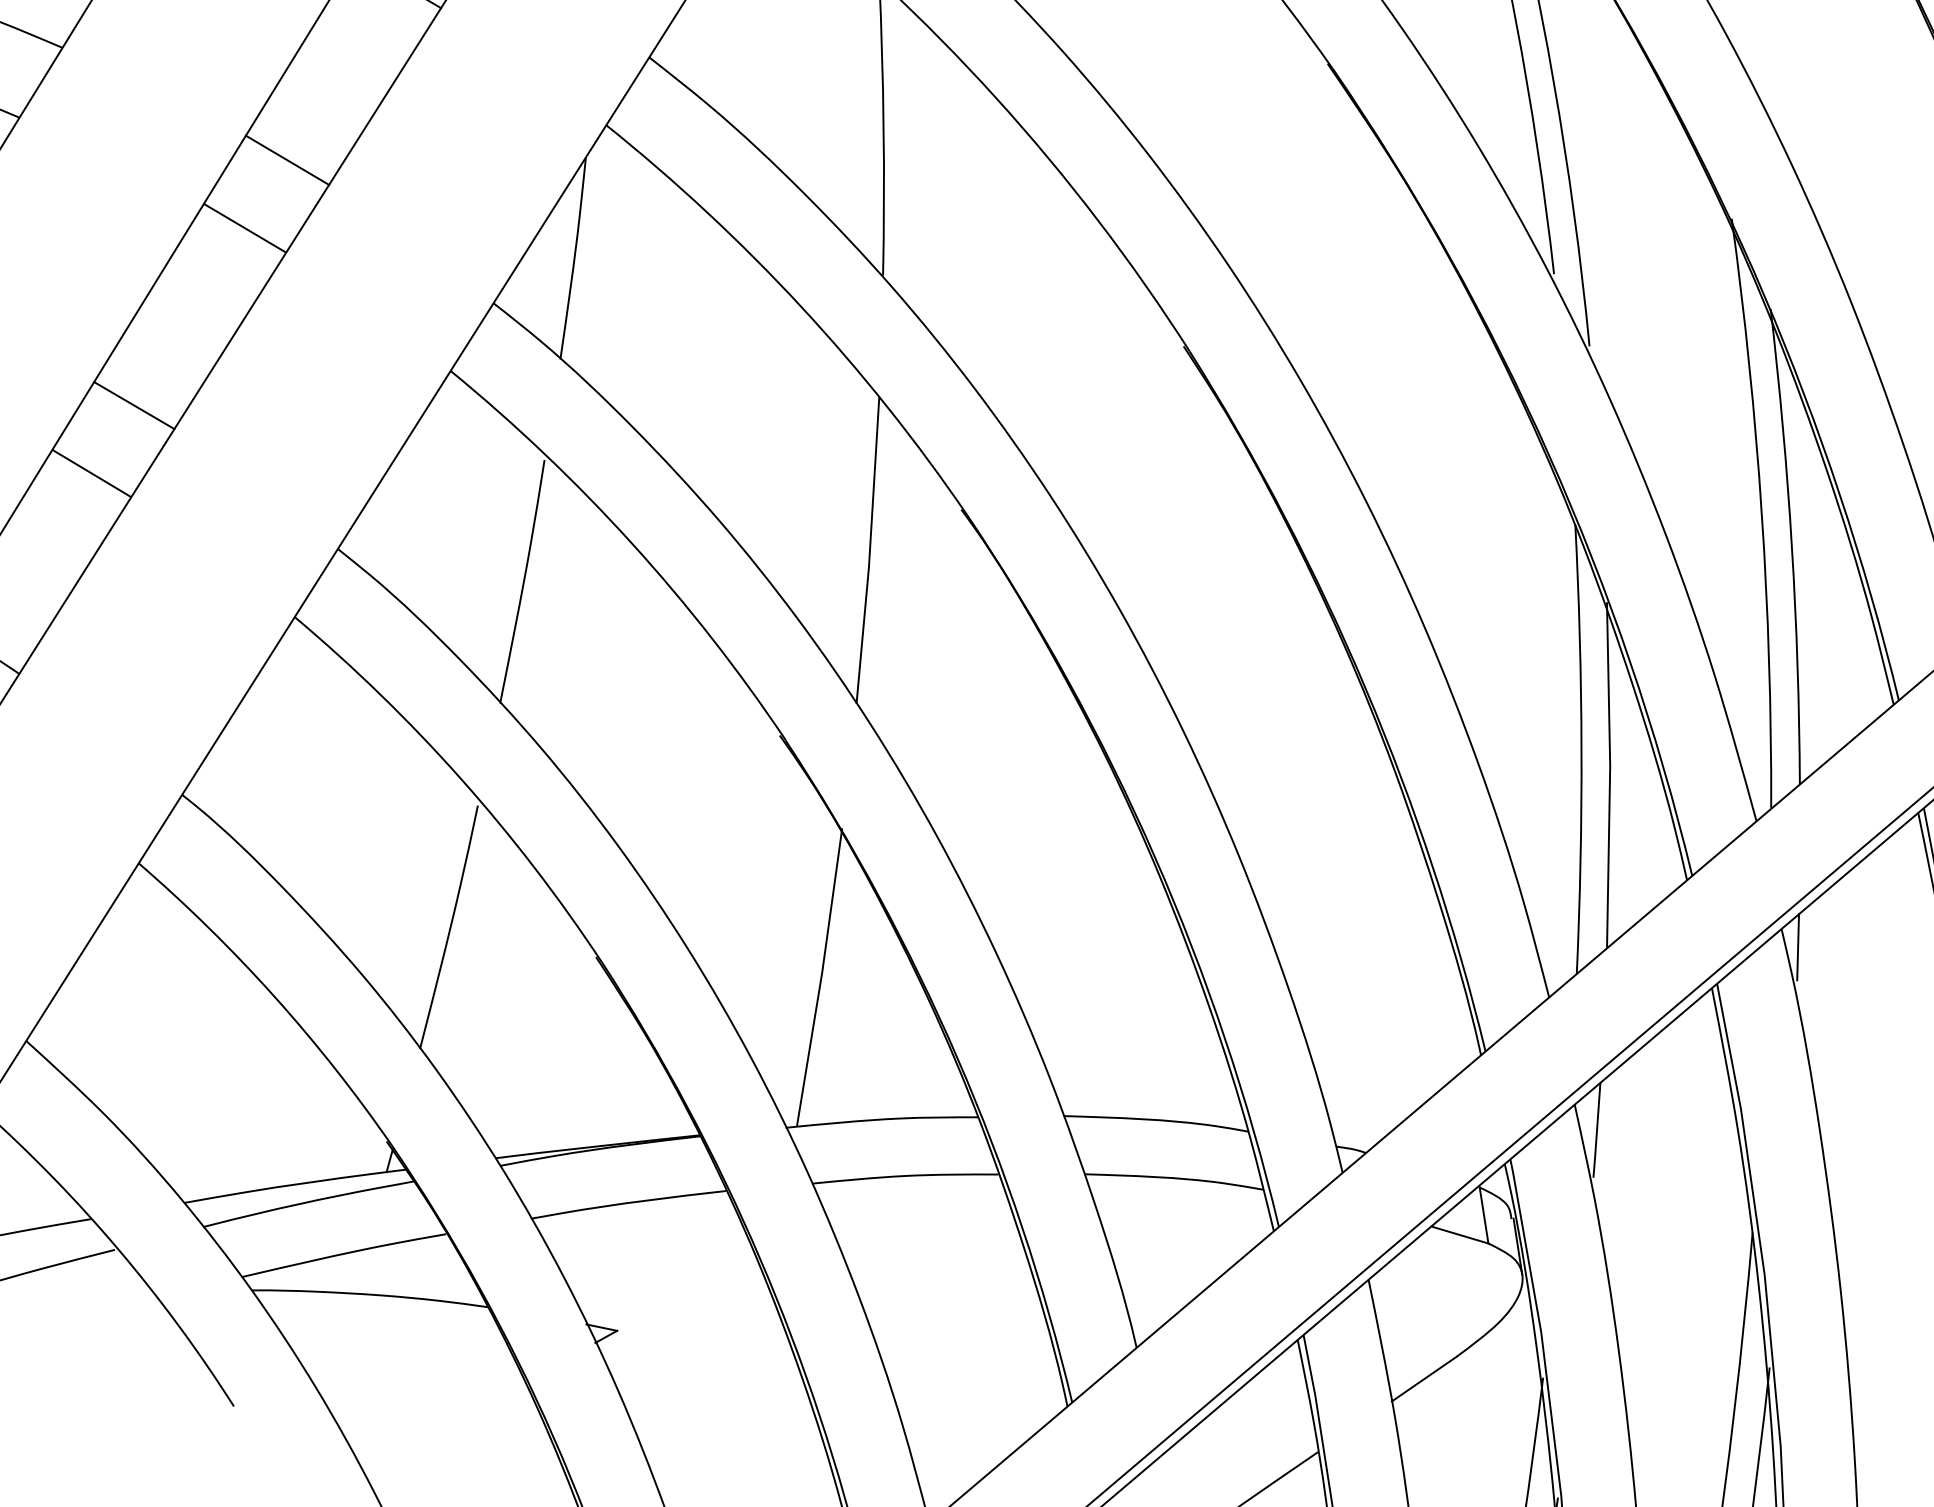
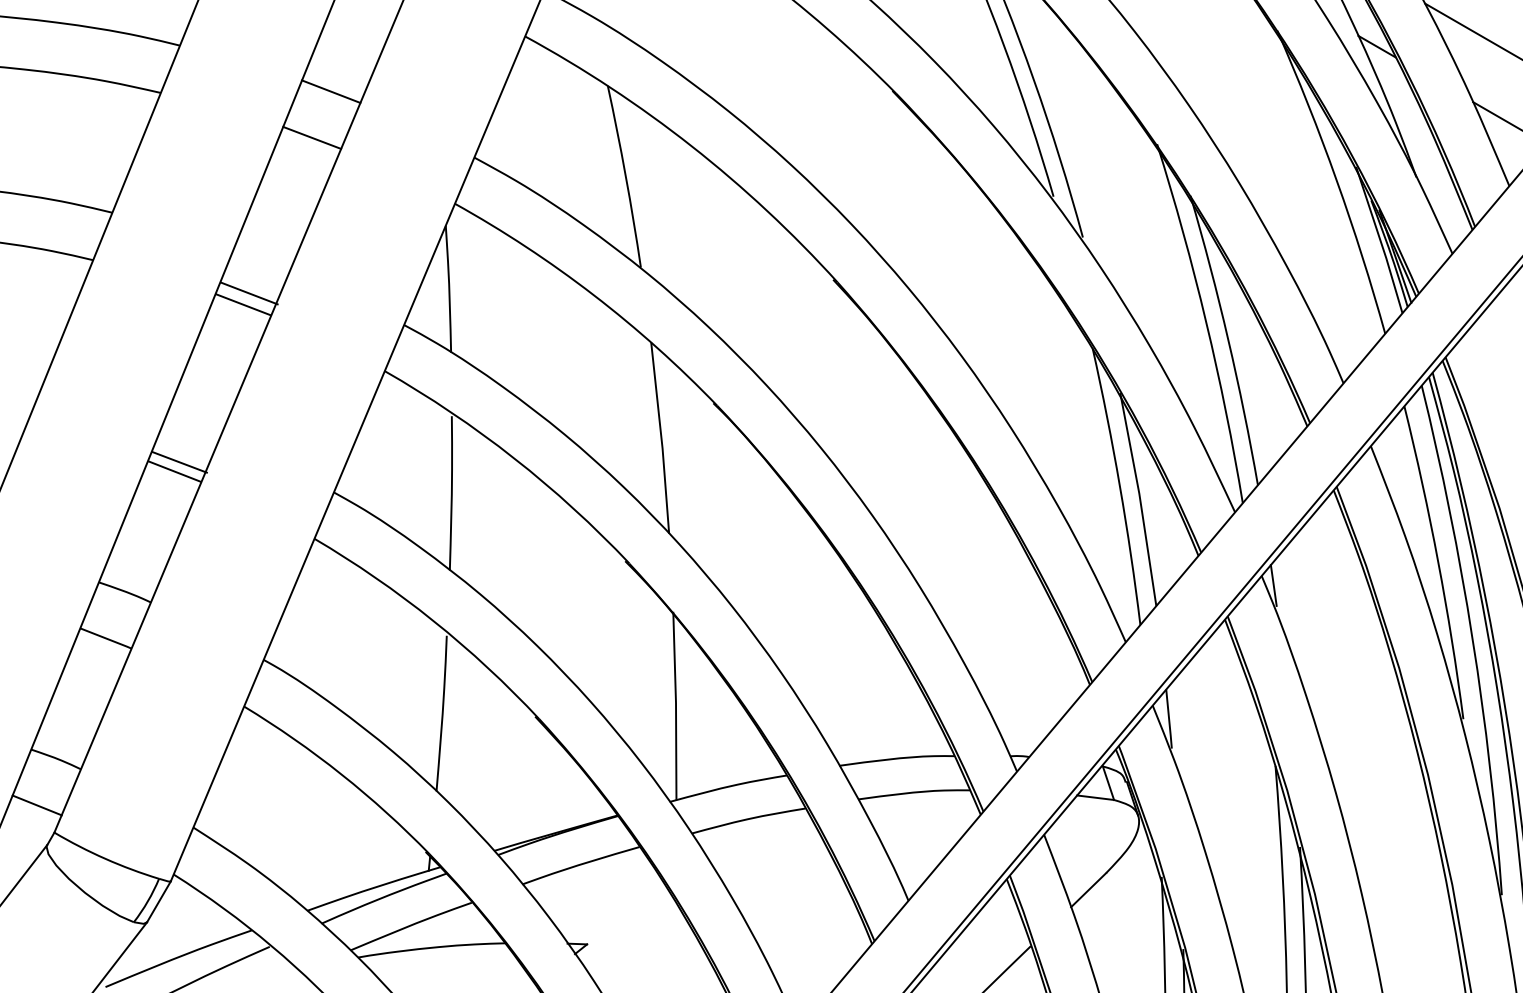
line: (287, 160) -> (249, 293), moved
line: (133, 405) -> (179, 462), moved

